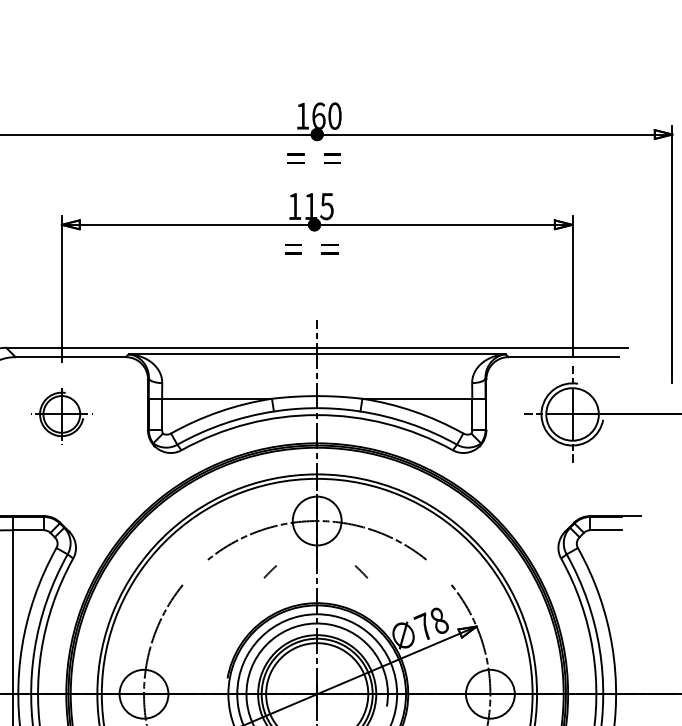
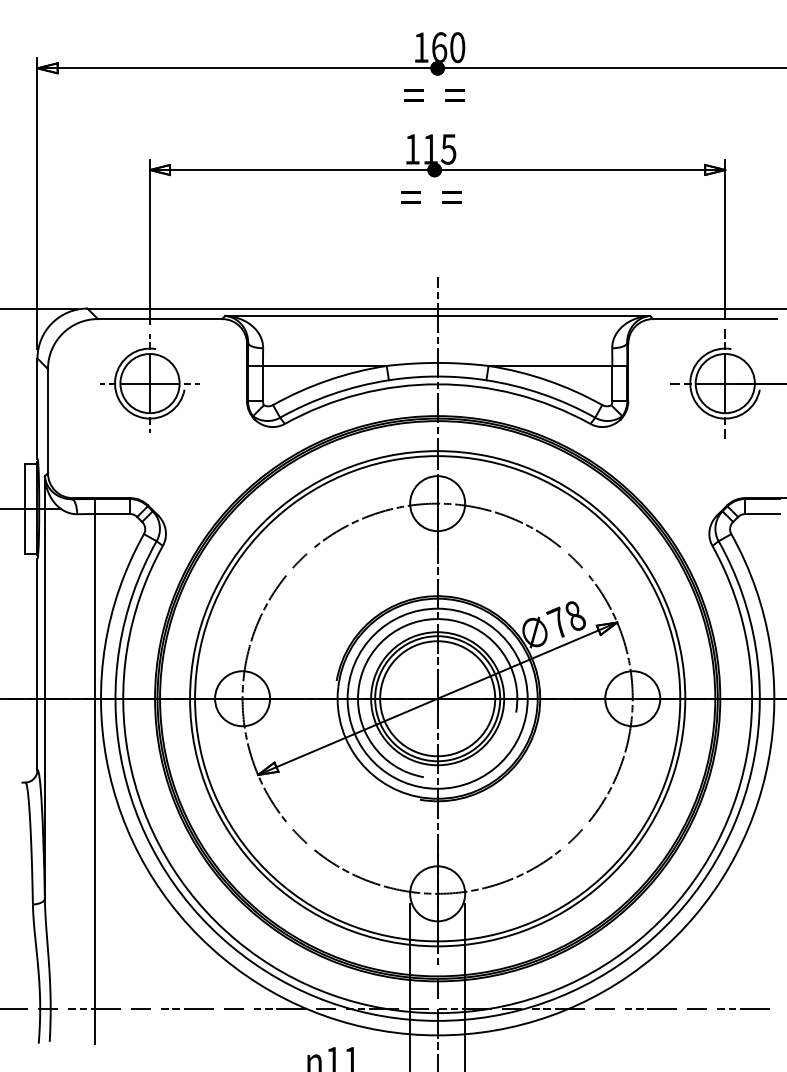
part: (61, 414) -> (149, 383), size x1.43
line: (270, 571) -> (299, 560), moved
line: (361, 571) -> (575, 560), moved

